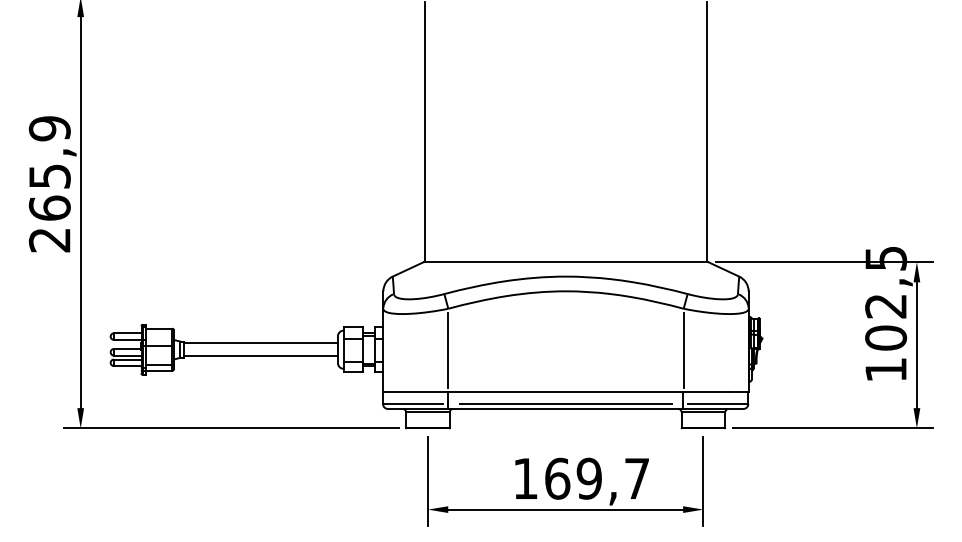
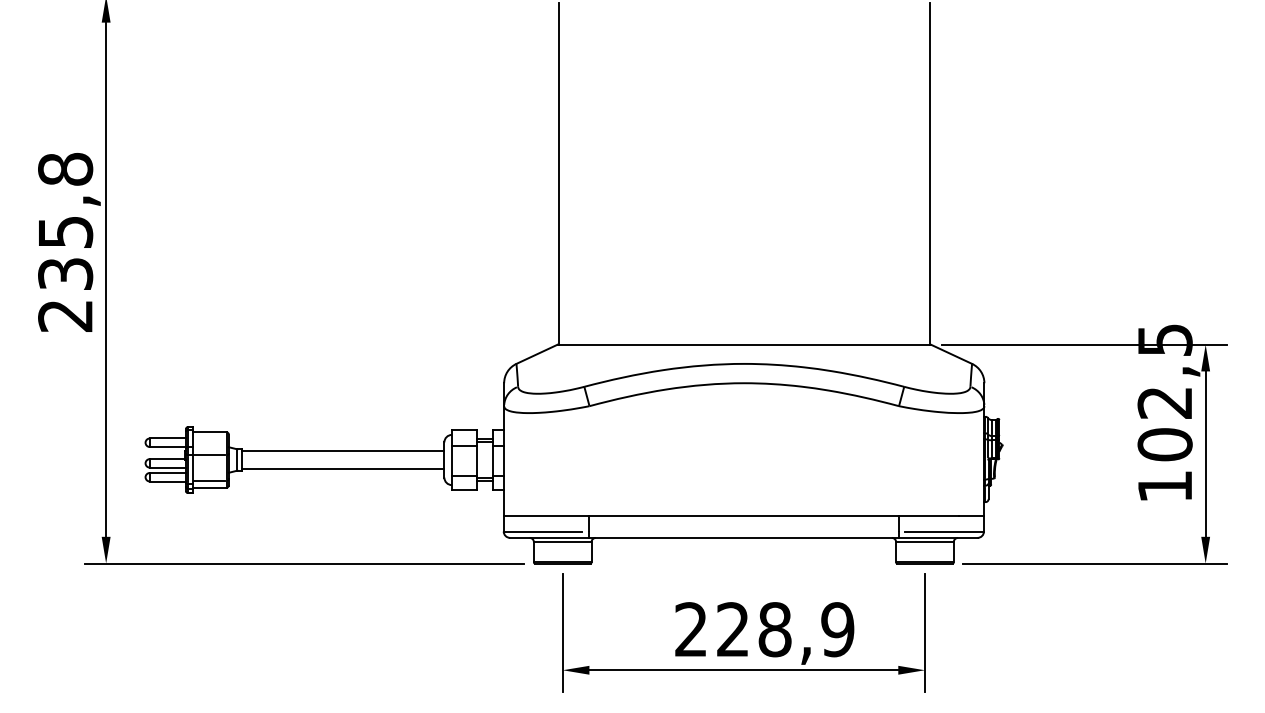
text: (49, 168) -> (65, 221), 265,9 -> 235,8
line: (448, 349) -> (589, 459), removed
line: (683, 349) -> (898, 459), removed
line: (565, 404) -> (743, 532), removed
text: (581, 478) -> (764, 629), 169,7 -> 228,9

